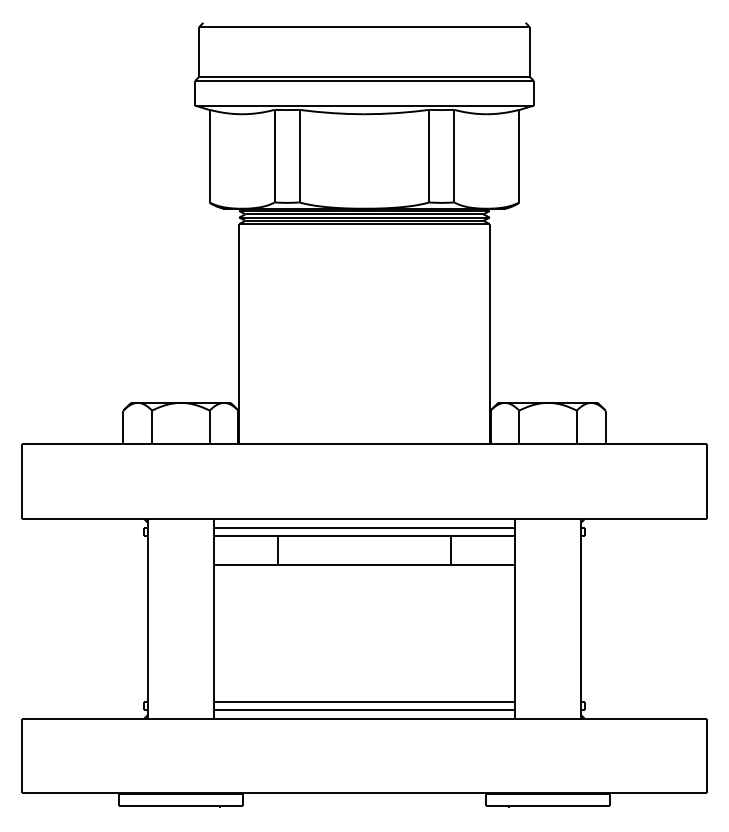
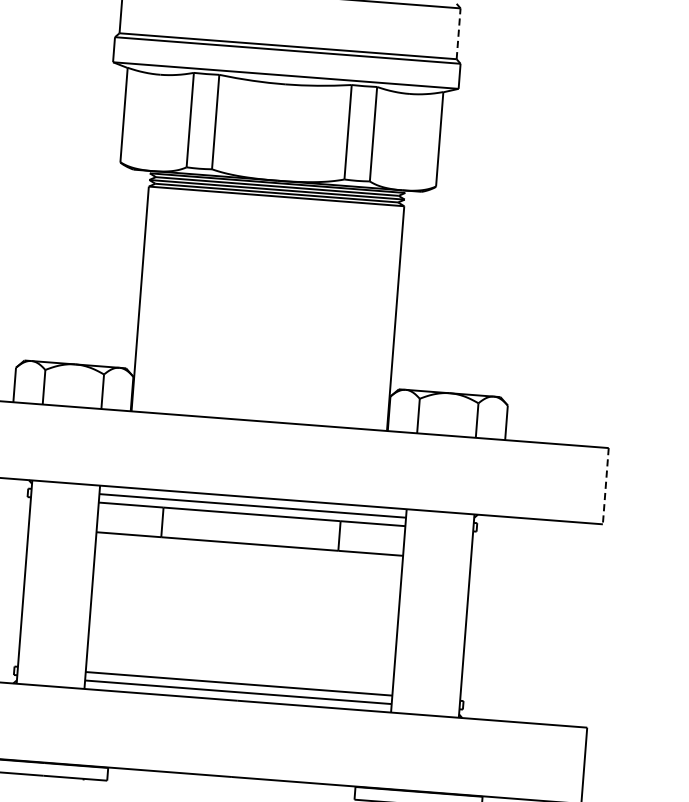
line: (529, 51) -> (458, 33), solid -> dashed
line: (707, 482) -> (606, 486), solid -> dashed

